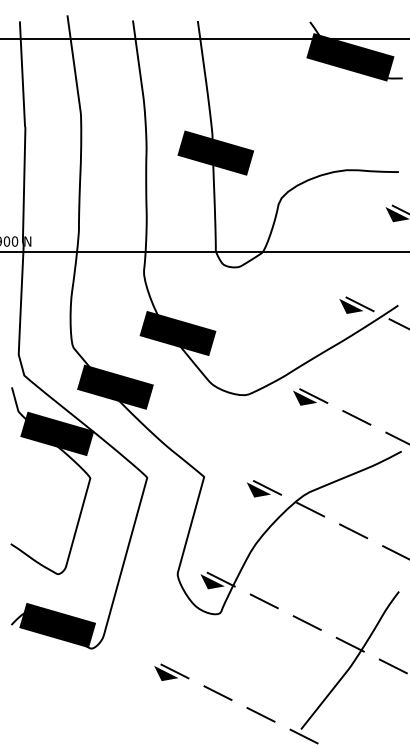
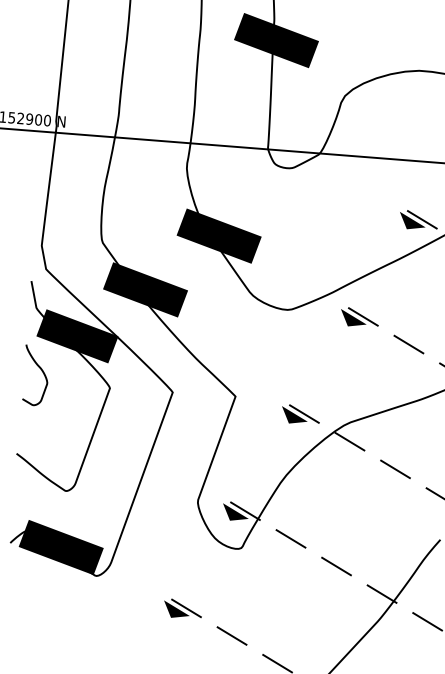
curve: (27, 468) -> (41, 371), added

